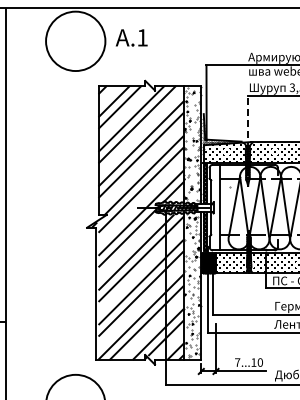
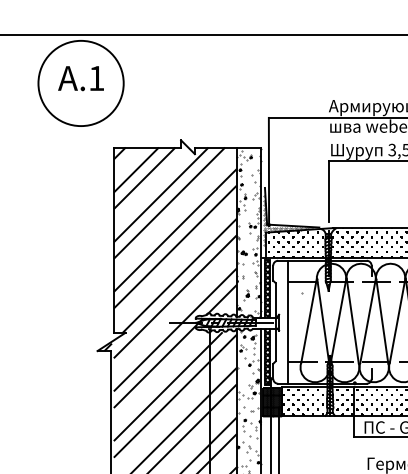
text: (131, 37) -> (80, 77), moved
line: (248, 116) -> (329, 191), dashed -> solid

